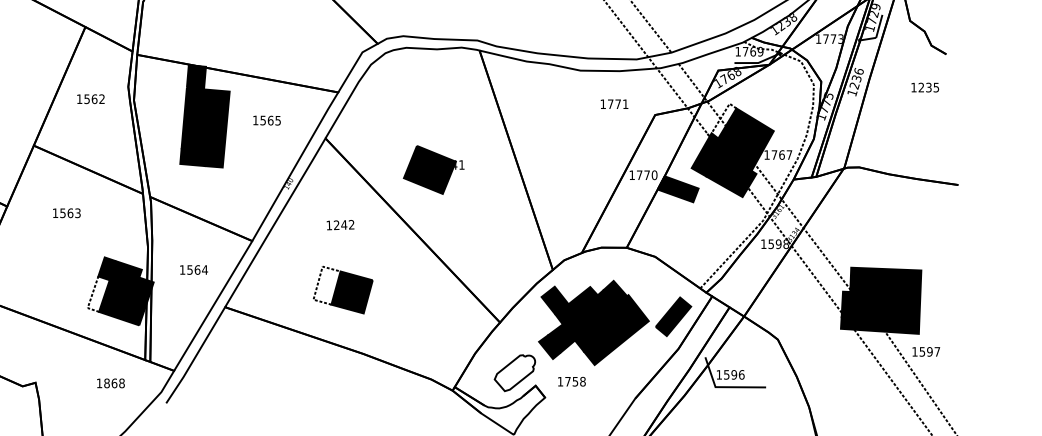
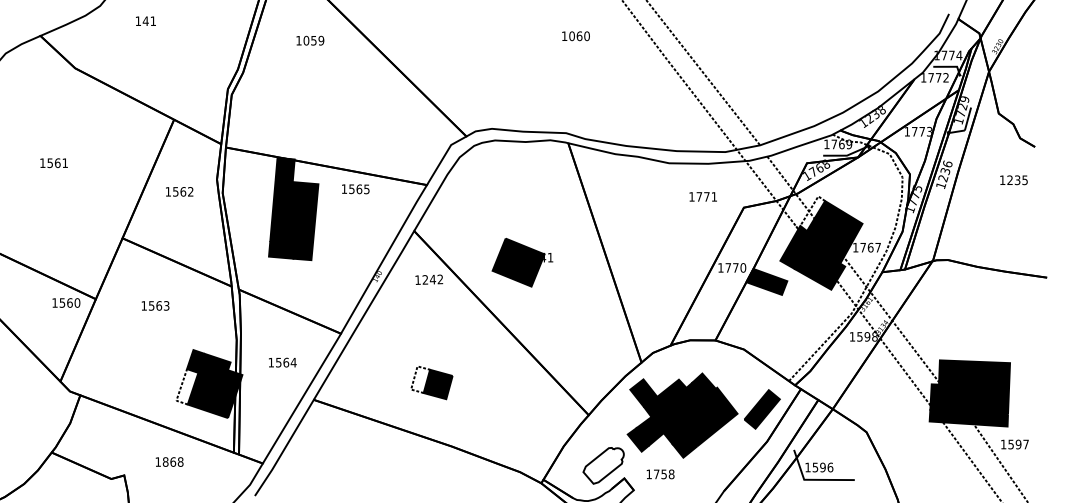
text: (266, 120) -> (355, 189), moved
text: (340, 224) -> (429, 279), moved
part: (342, 289) -> (431, 382), size x0.7
text: (110, 382) -> (169, 461), moved

